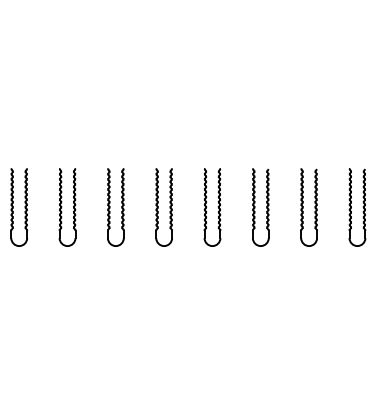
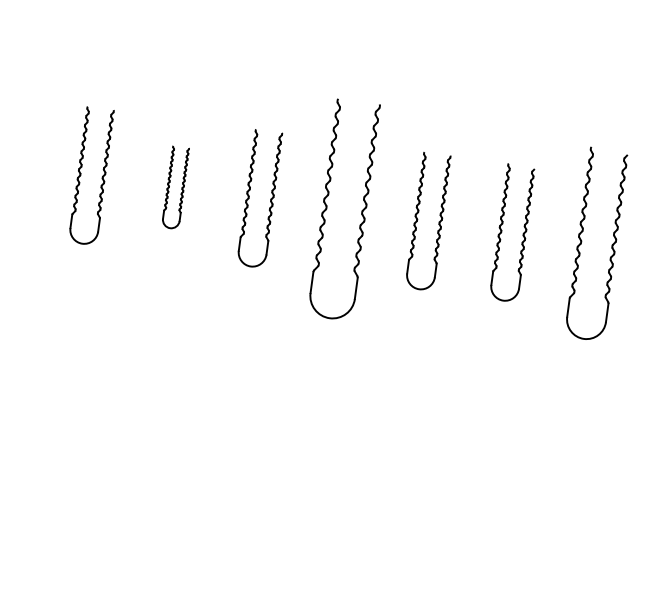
part: (67, 207) -> (175, 187), size x0.6
part: (163, 207) -> (342, 210), size x1.6
part: (308, 207) -> (595, 244), size x1.4

